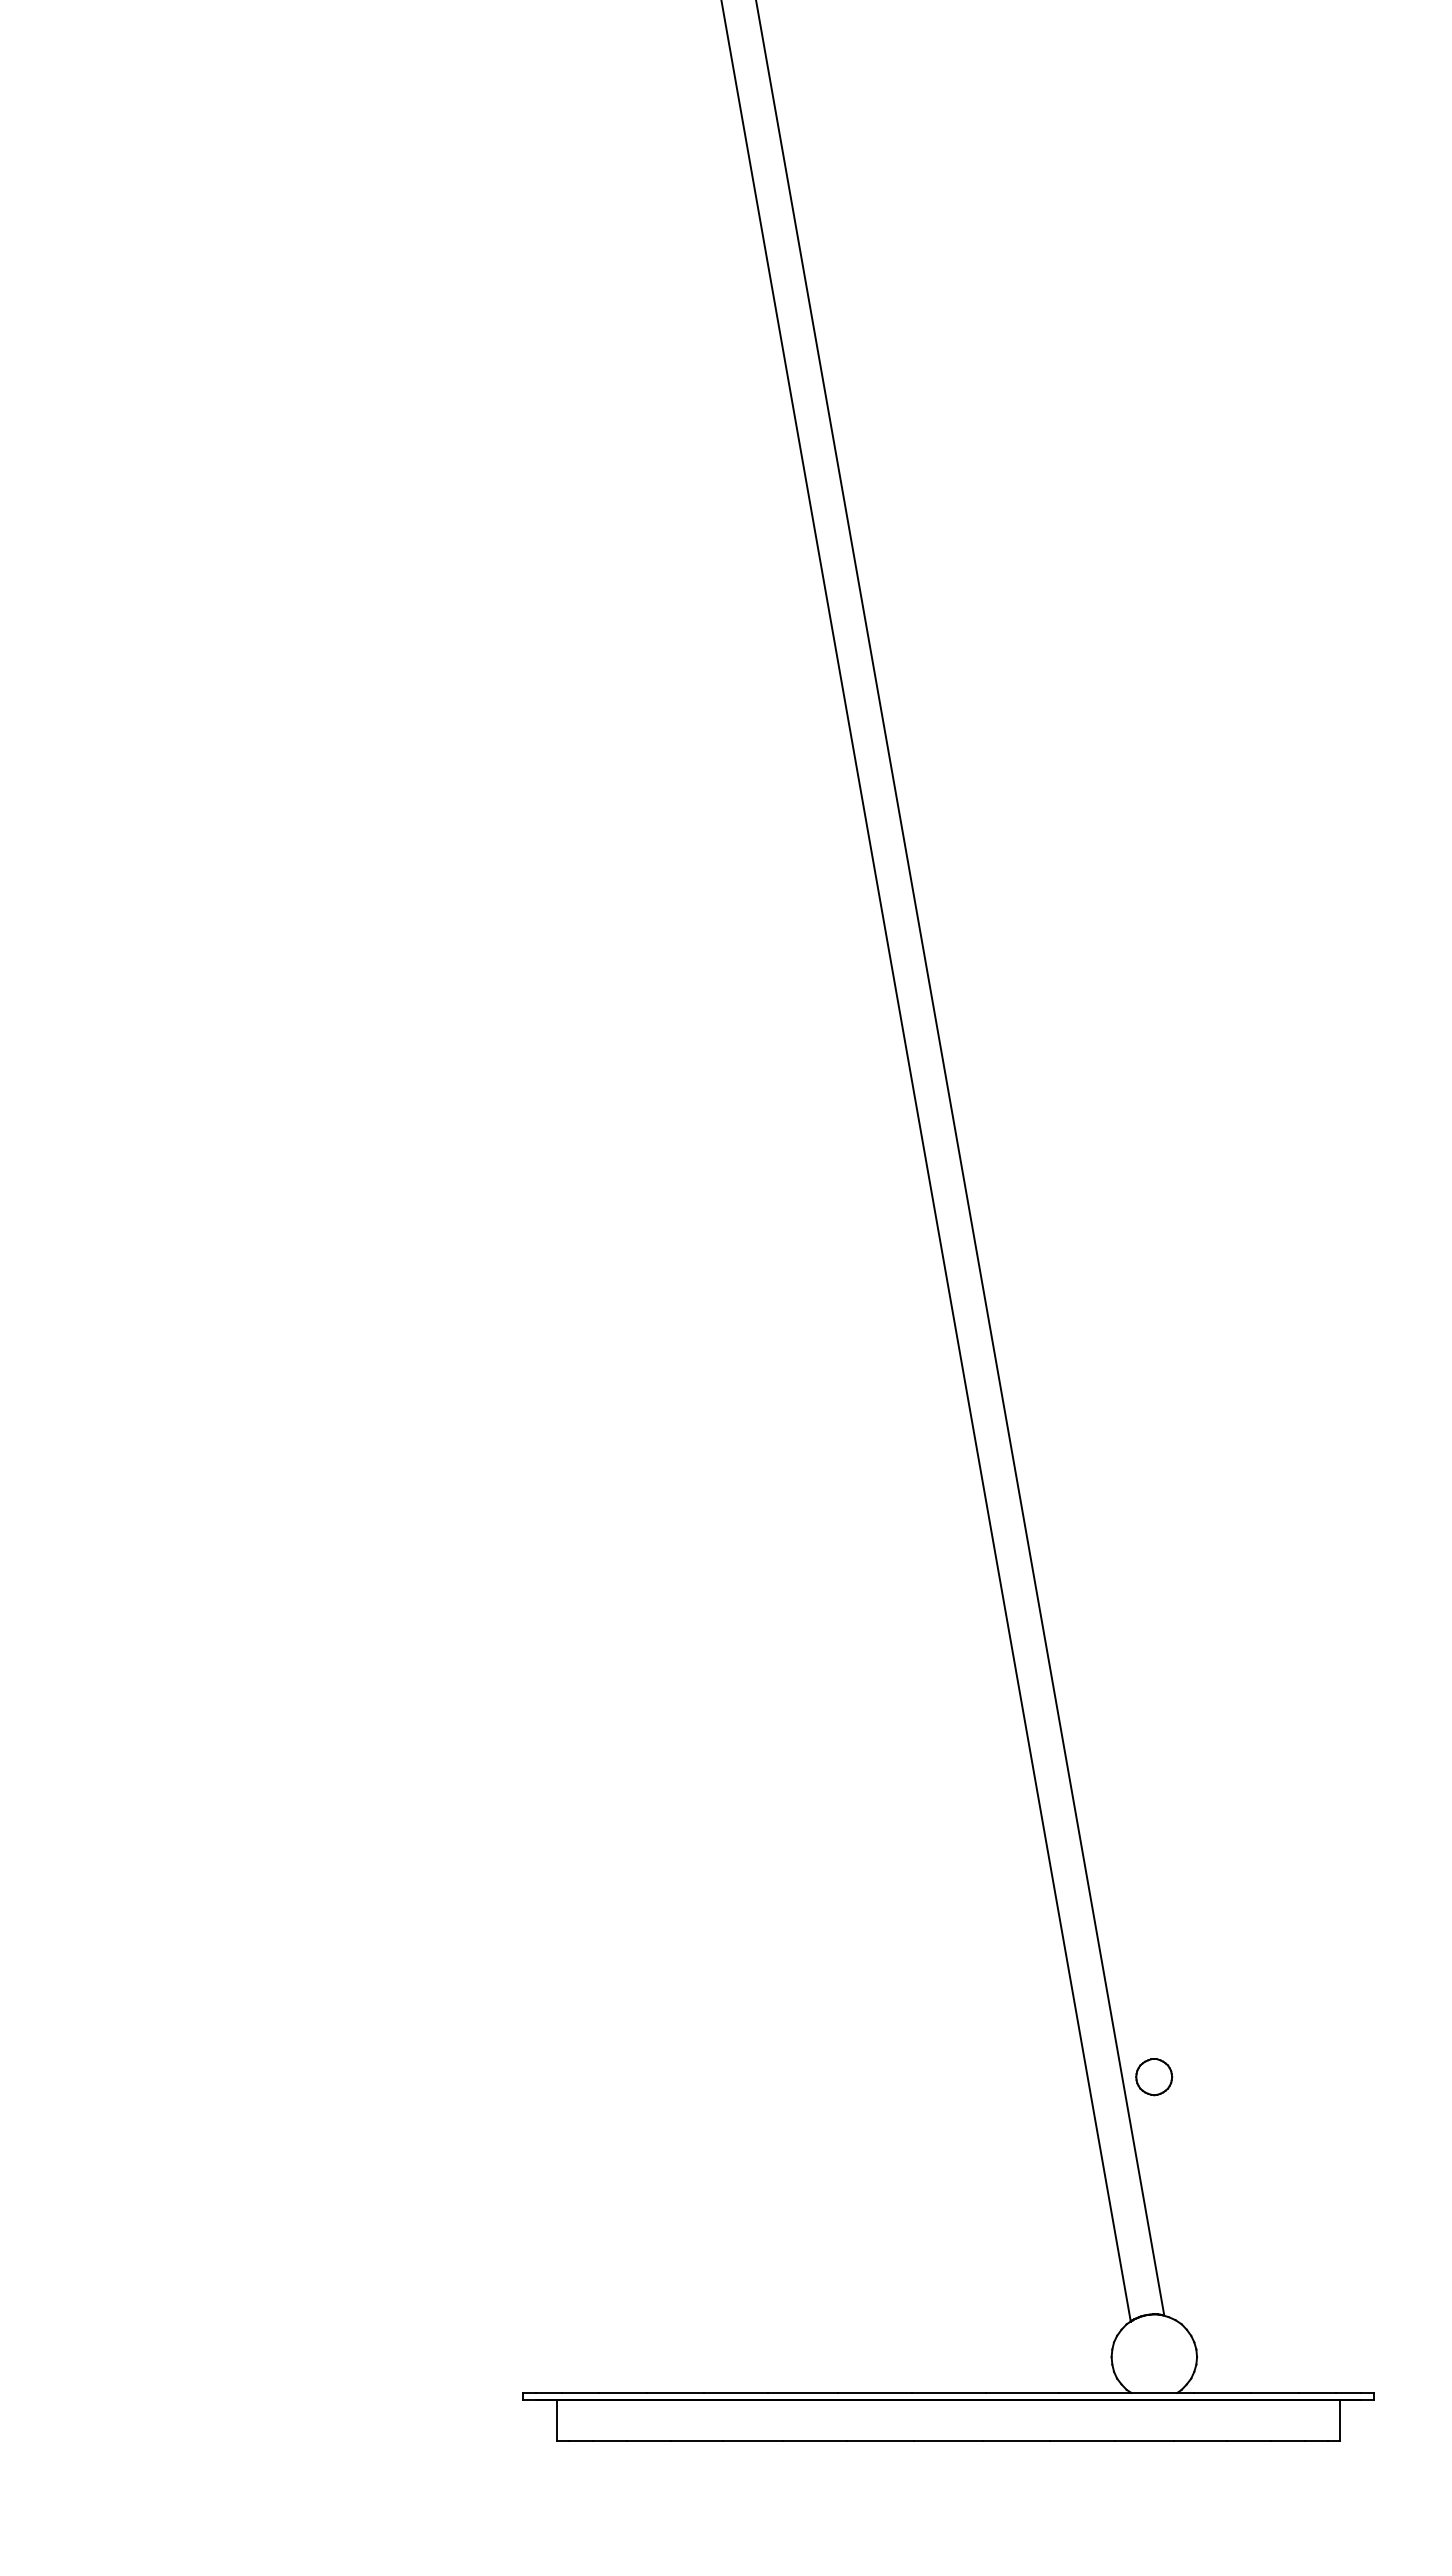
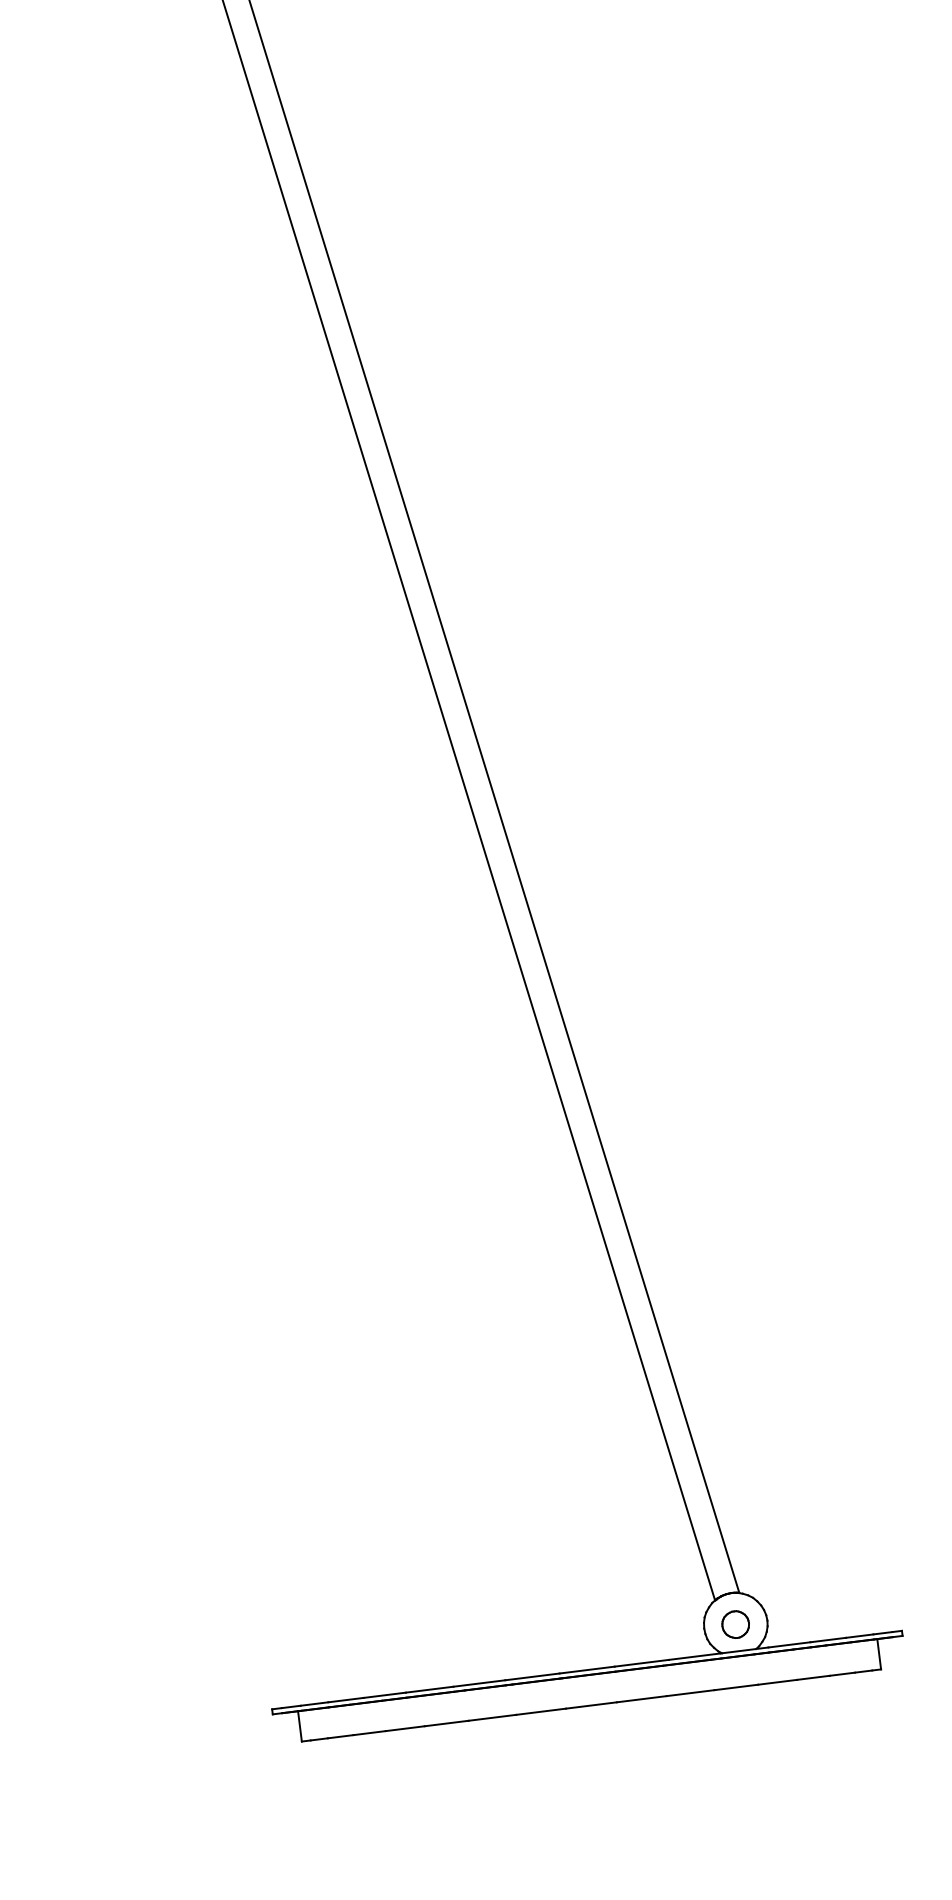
part: (1154, 2077) -> (735, 1624), moved

